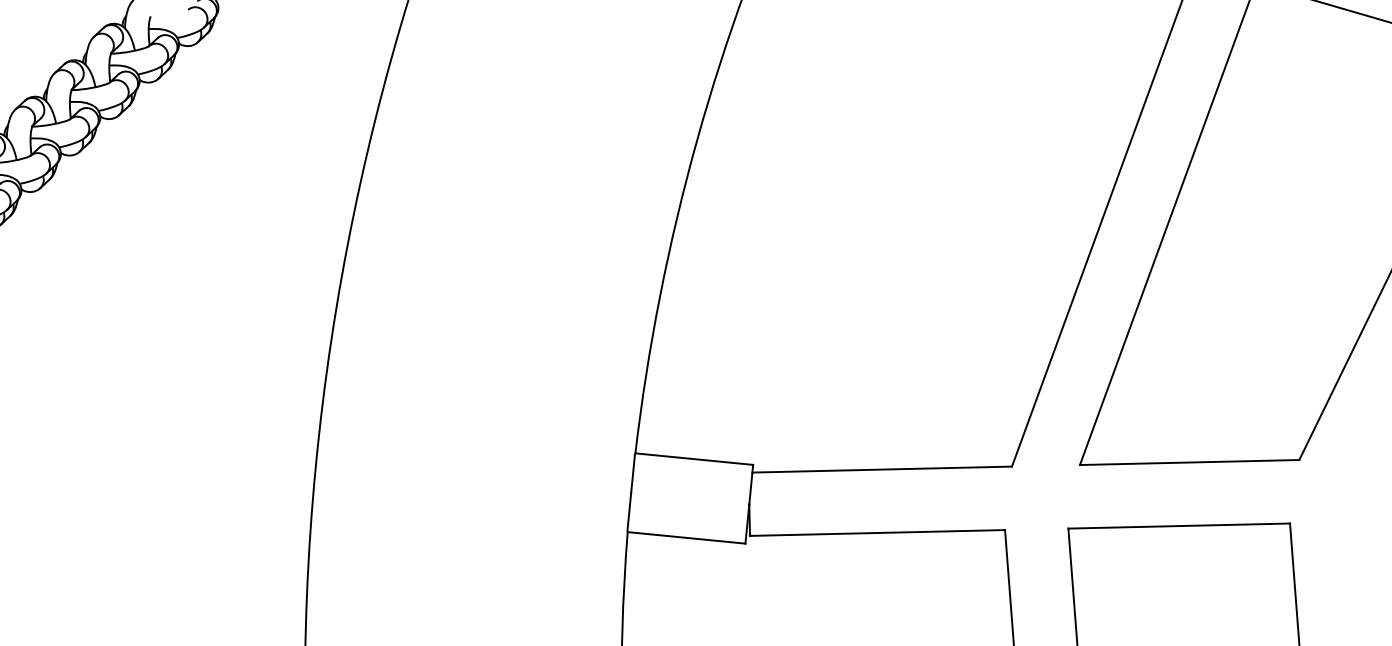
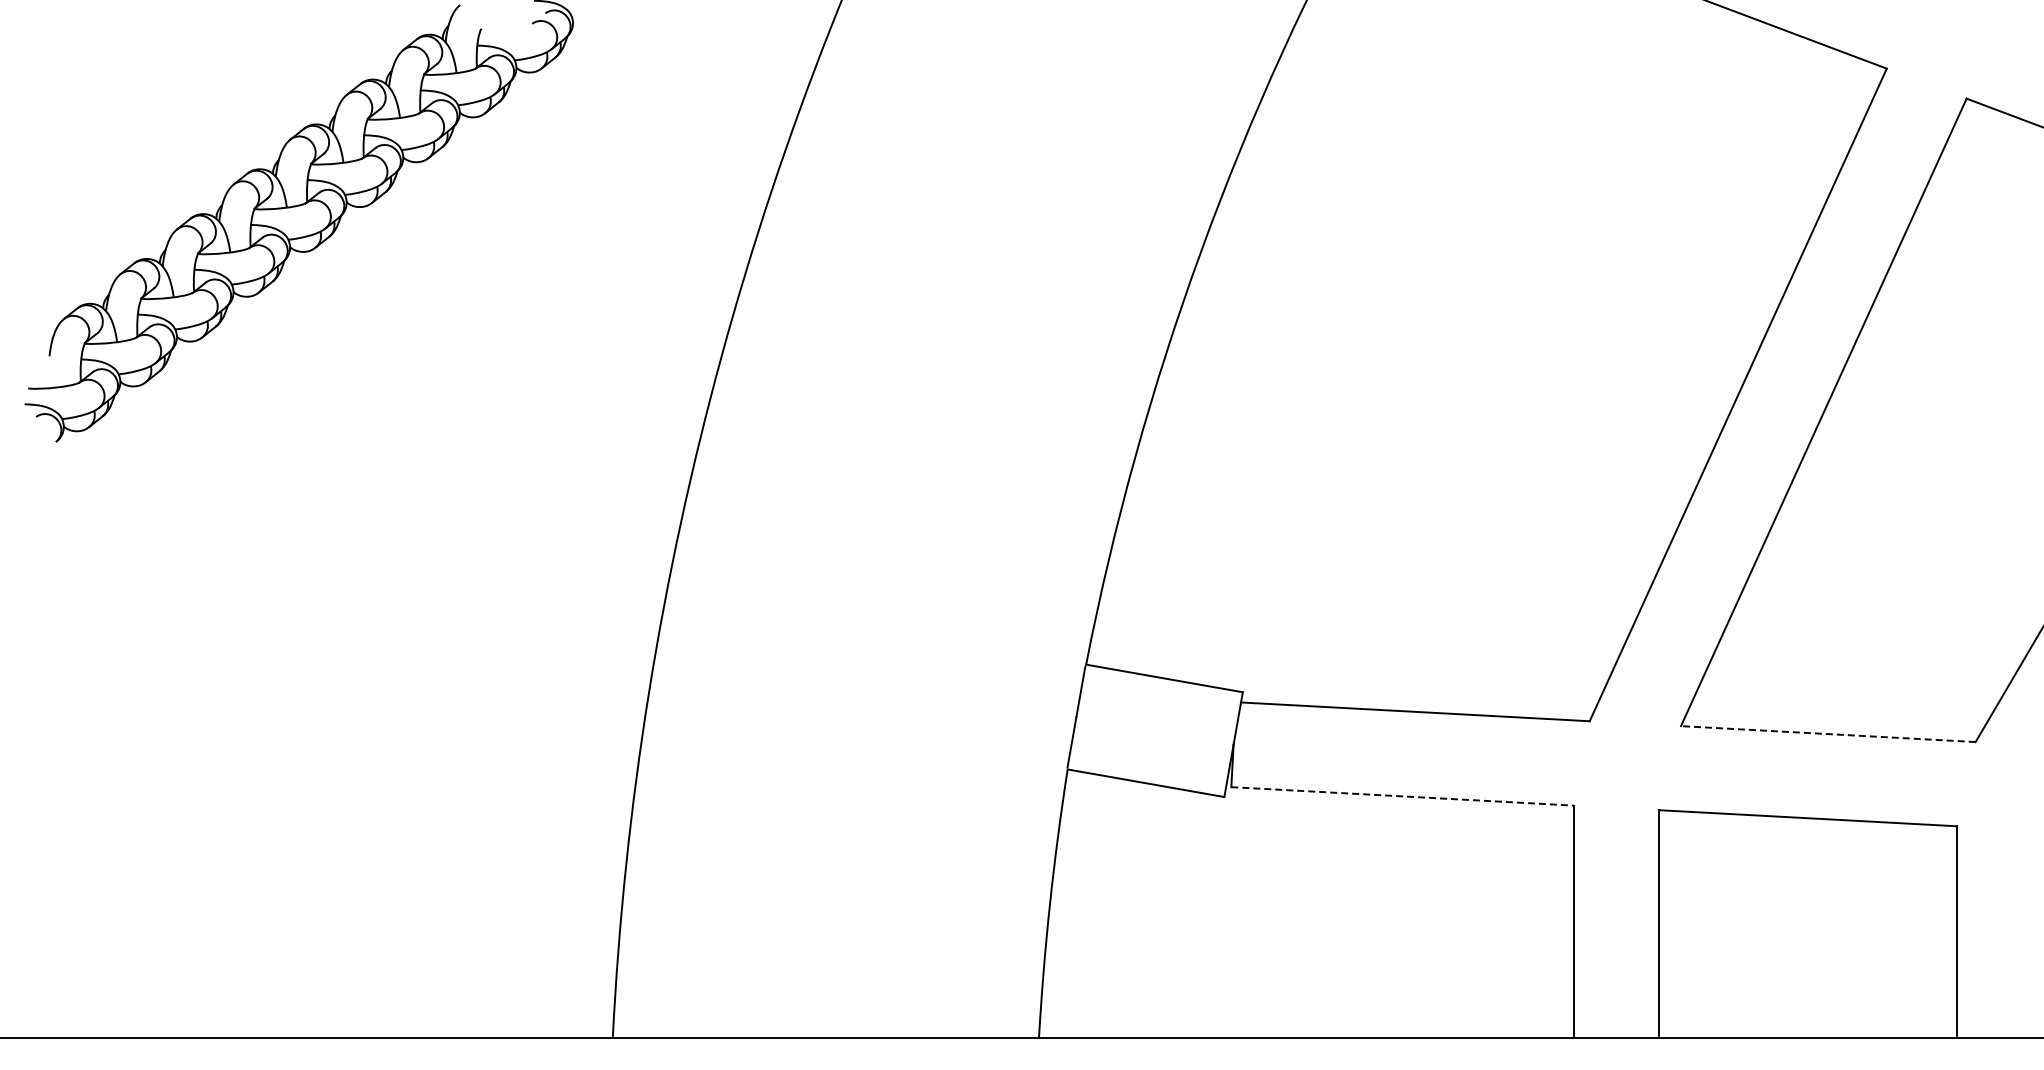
line: (1189, 462) -> (1828, 734), solid -> dashed
line: (877, 533) -> (1402, 796), solid -> dashed

